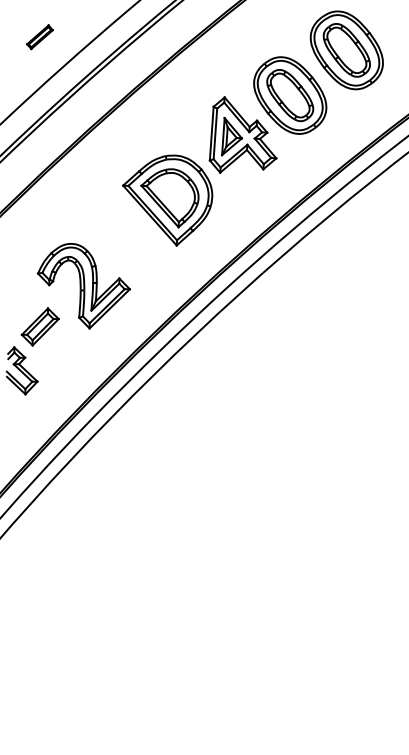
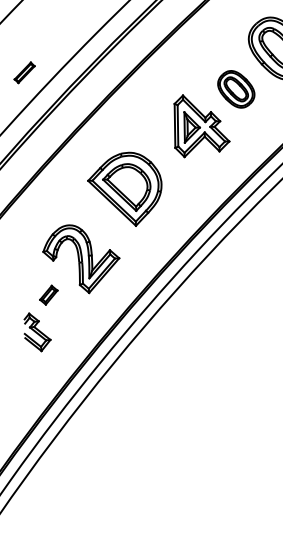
part: (39, 37) -> (24, 73), moved
part: (290, 95) -> (236, 89), size x0.6
part: (167, 200) -> (125, 189), moved
part: (39, 326) -> (48, 294), size x0.6

